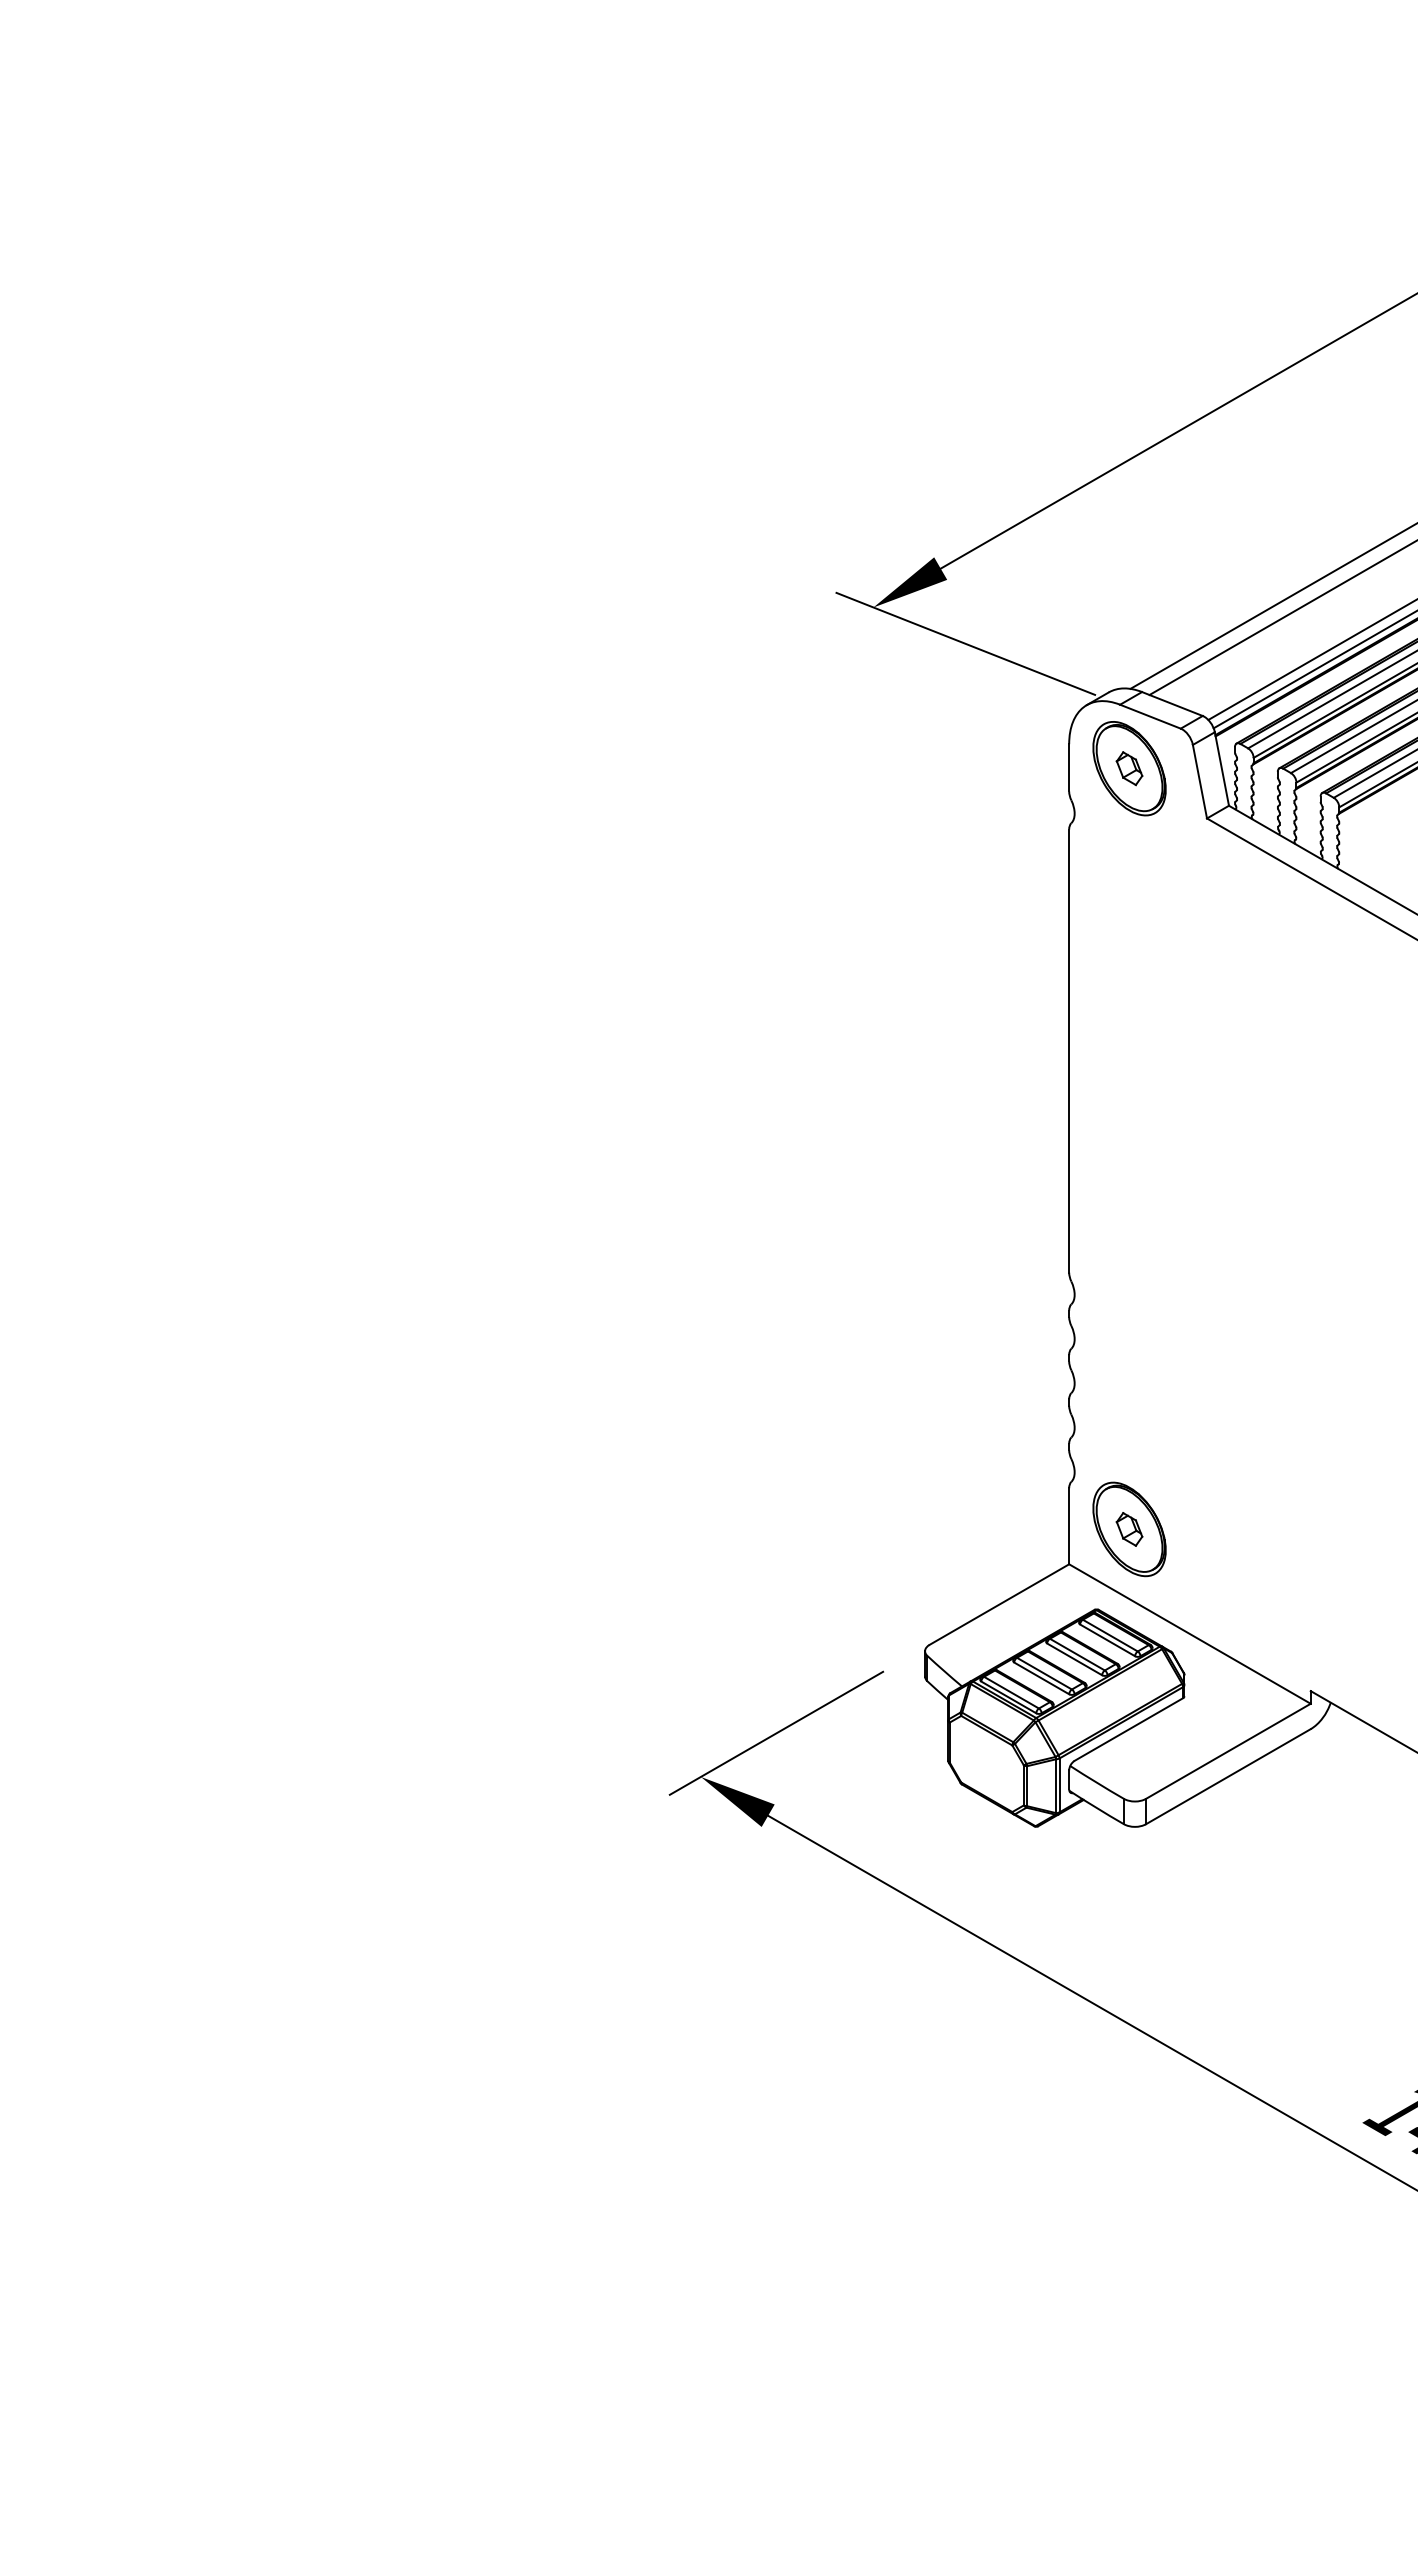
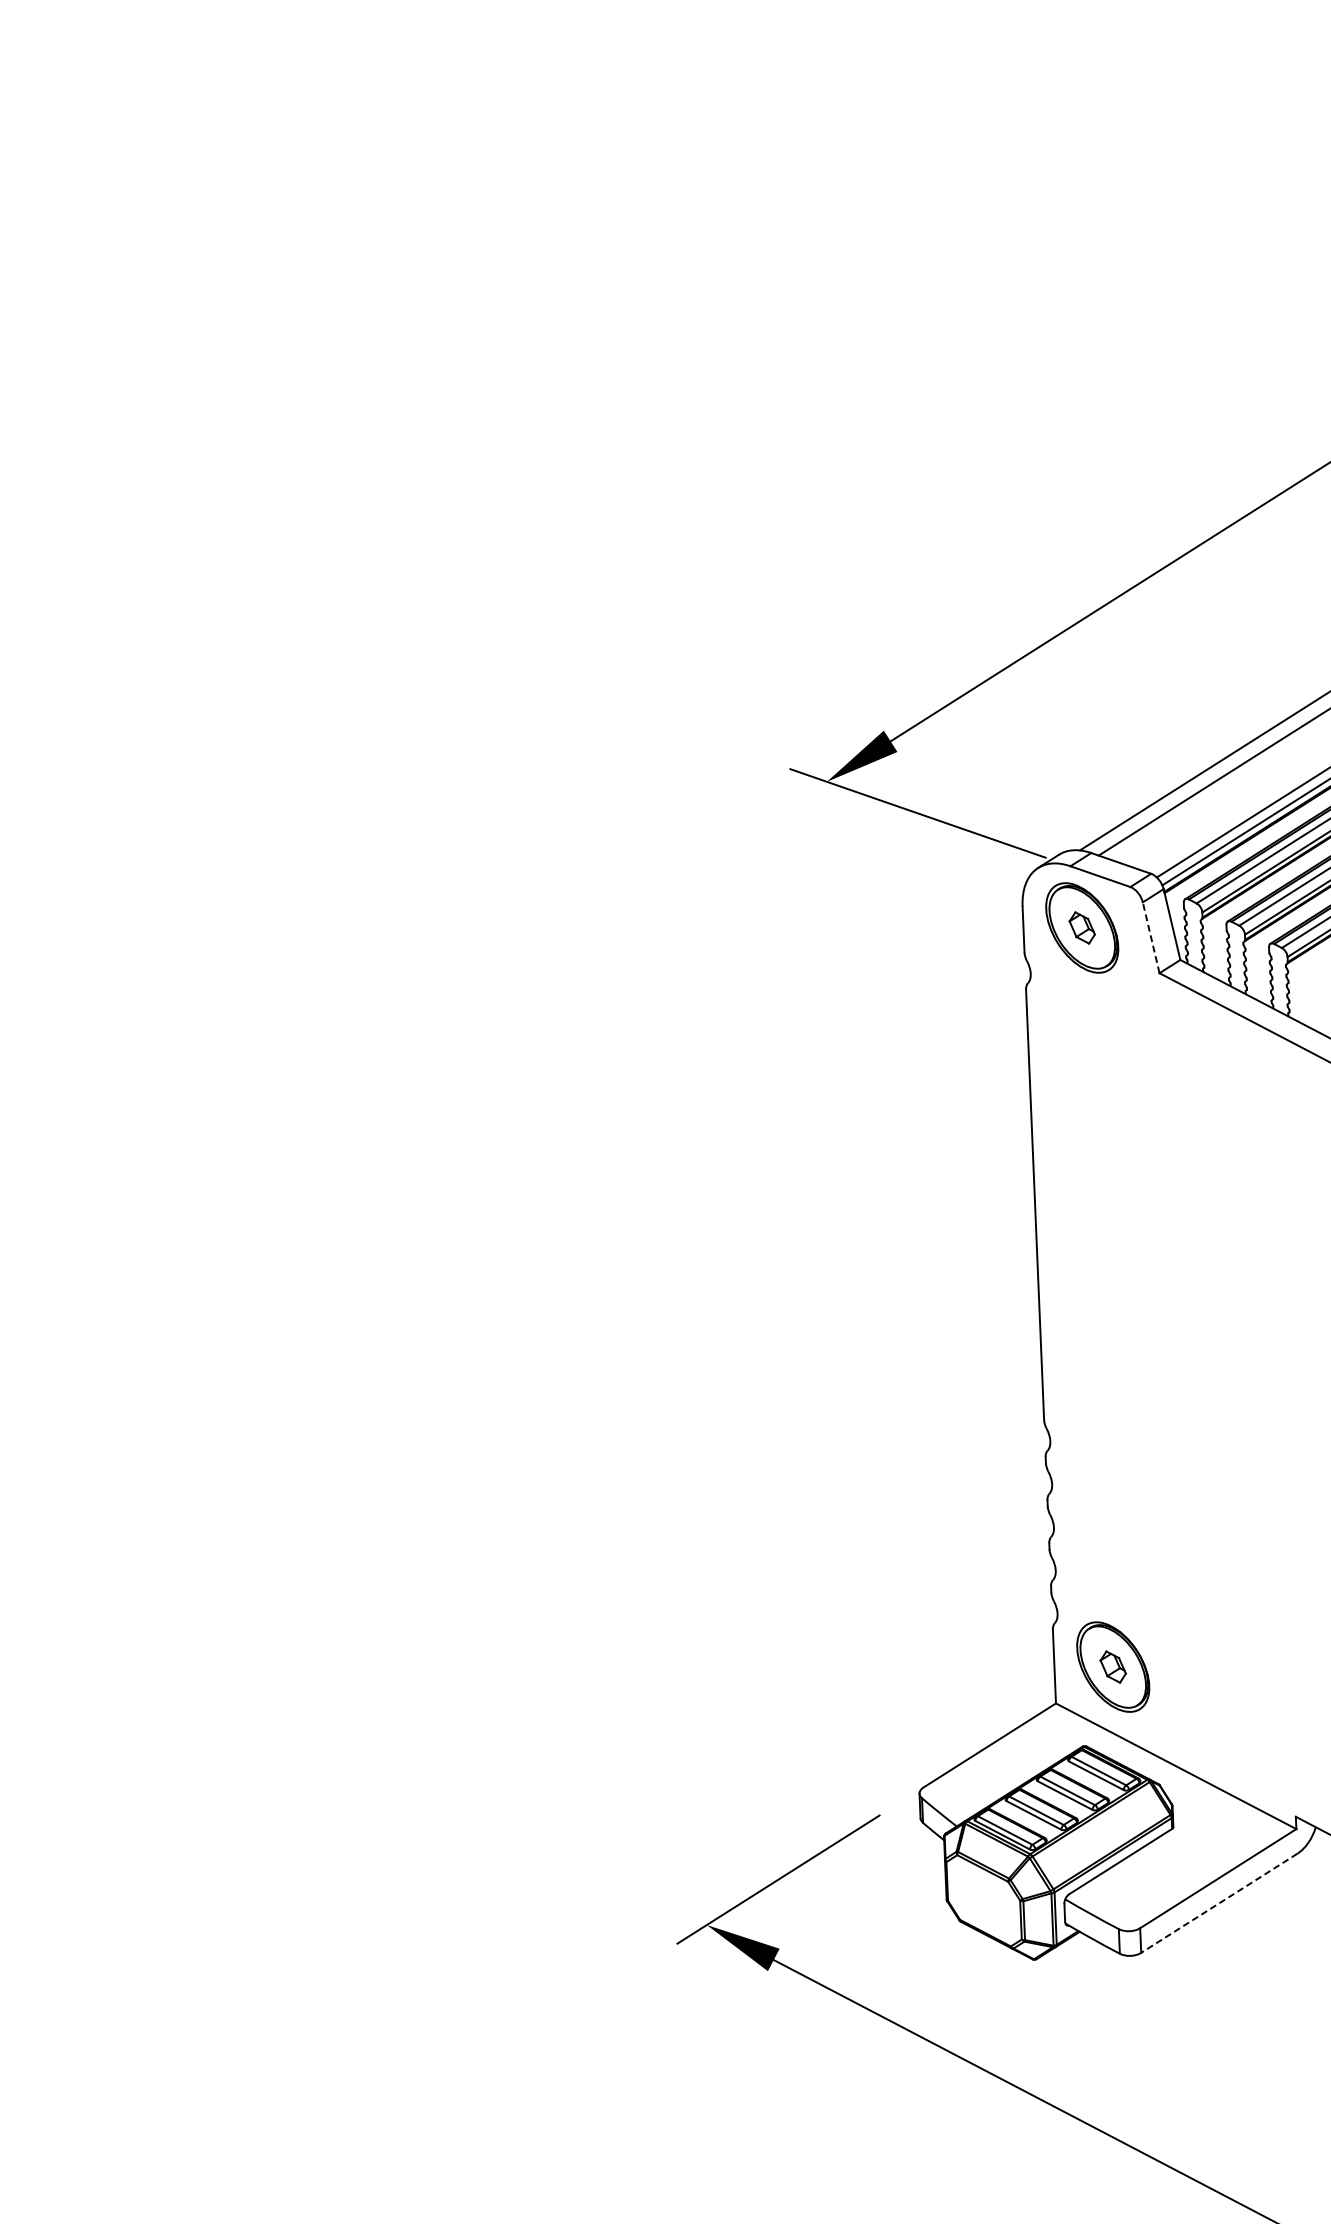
line: (1199, 781) -> (1150, 937), solid -> dashed
line: (1227, 1776) -> (1218, 1903), solid -> dashed

